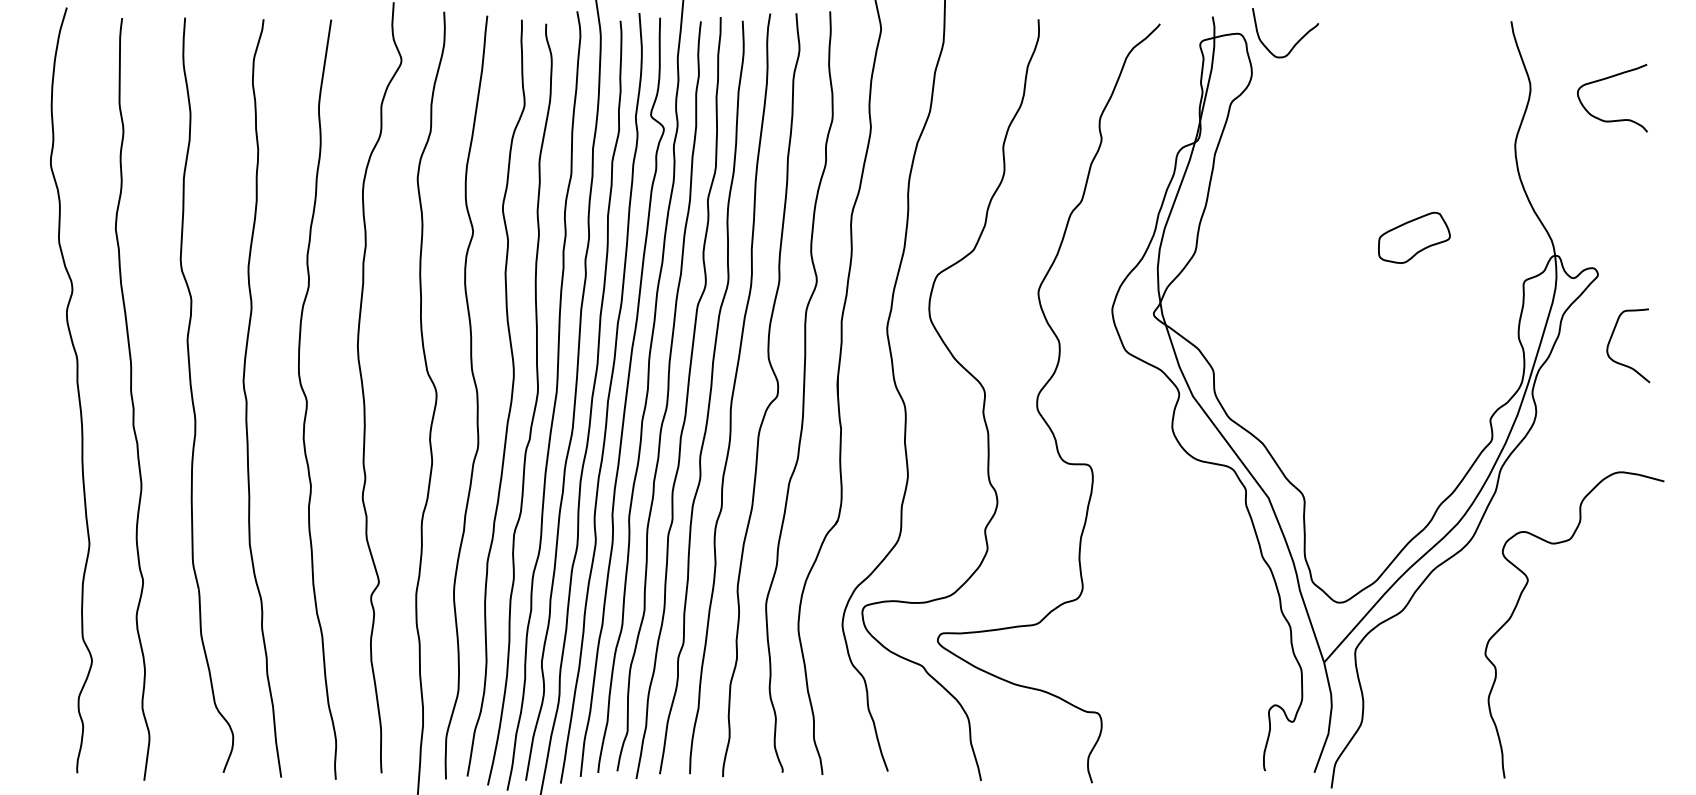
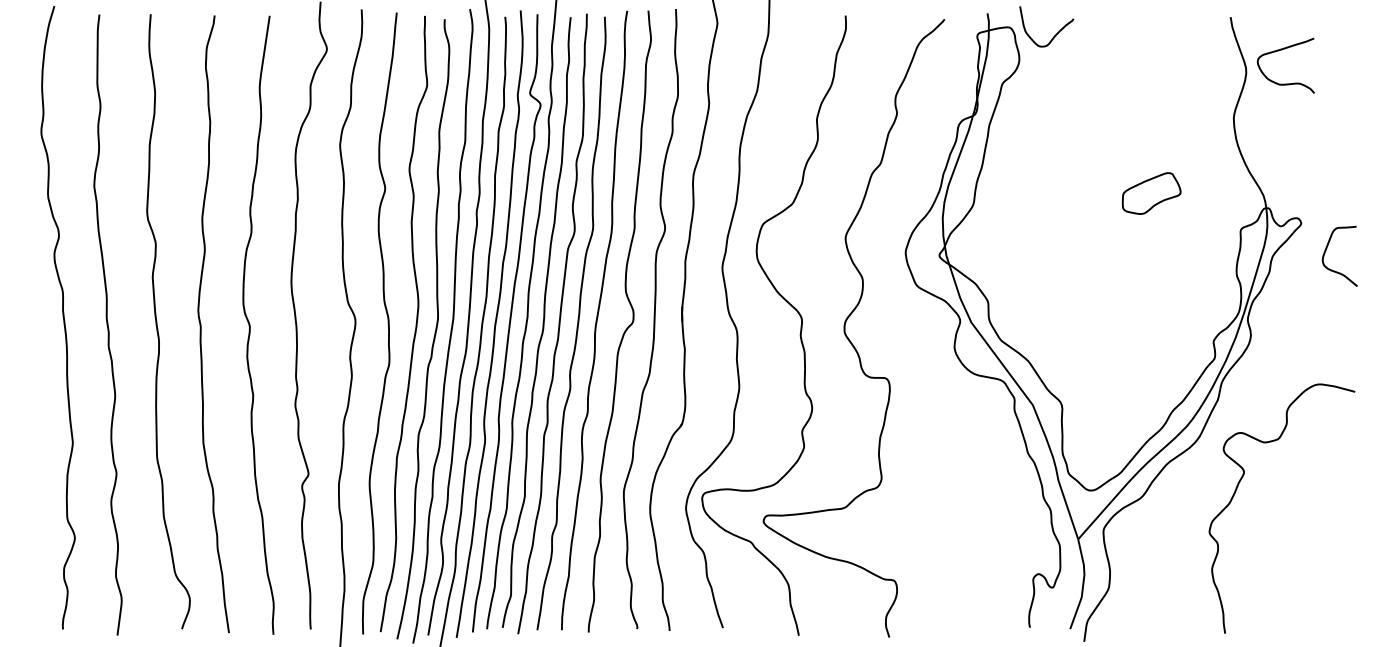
curve: (1608, 79) -> (1282, 50), moved
curve: (1611, 339) -> (1326, 251), moved

